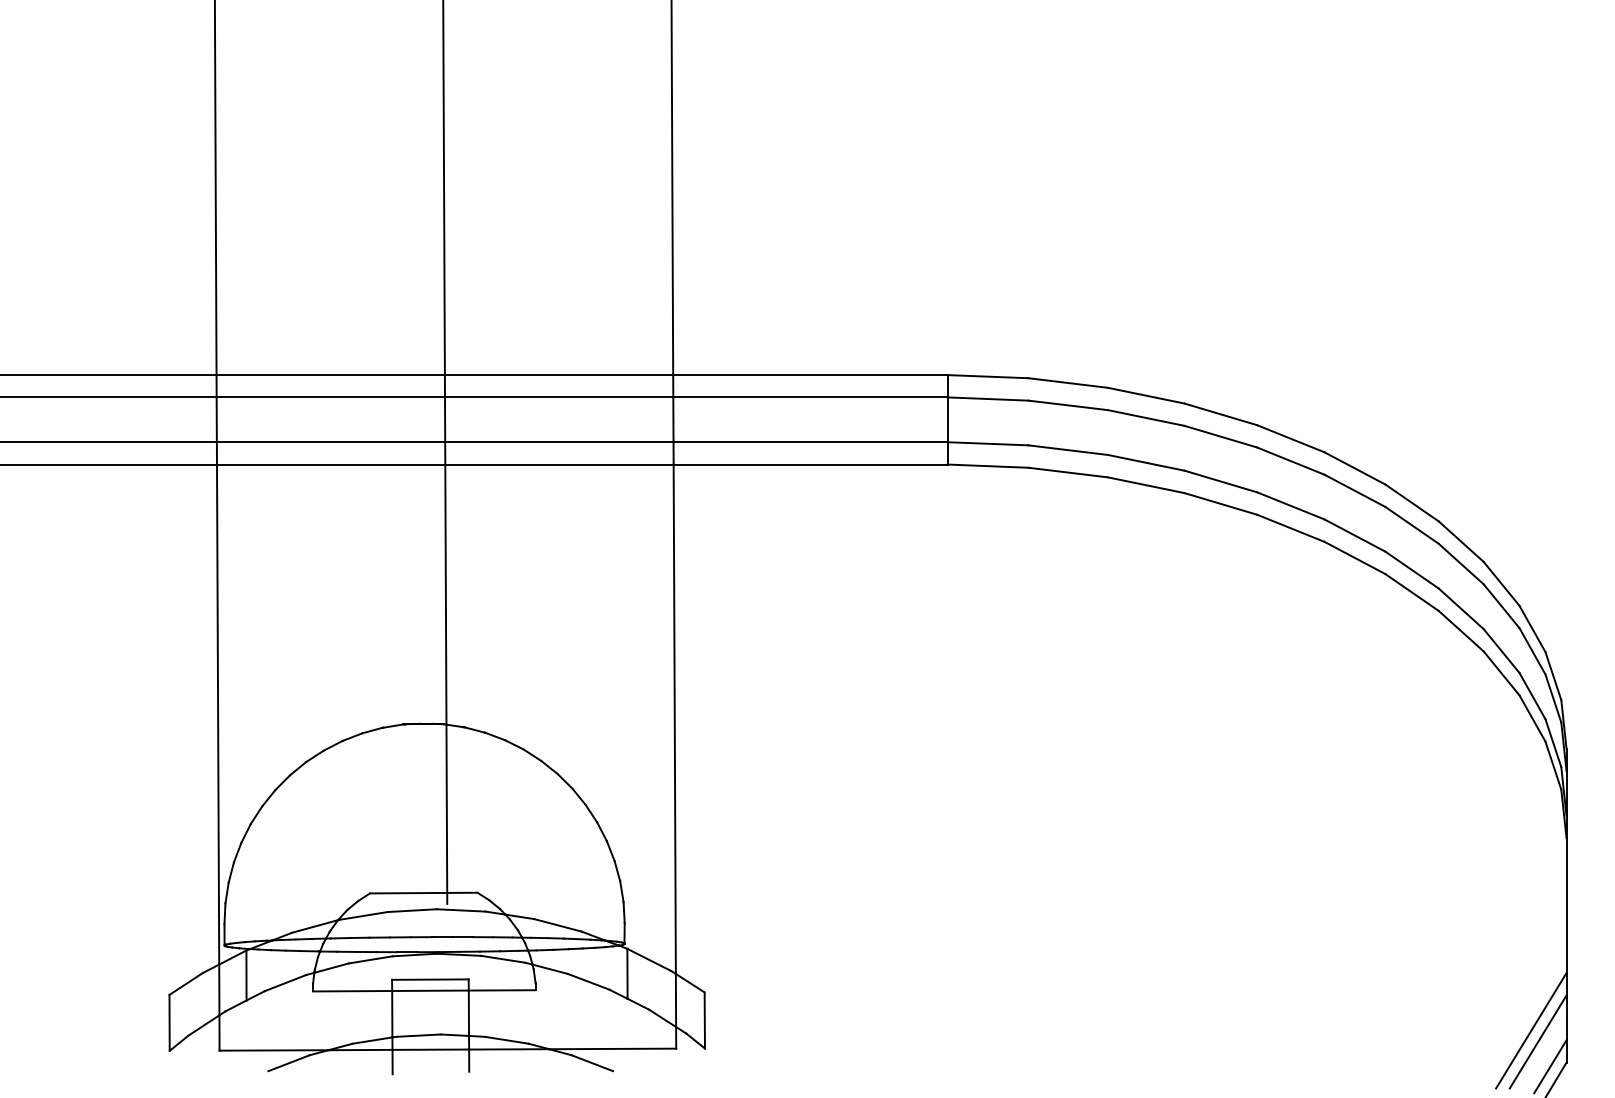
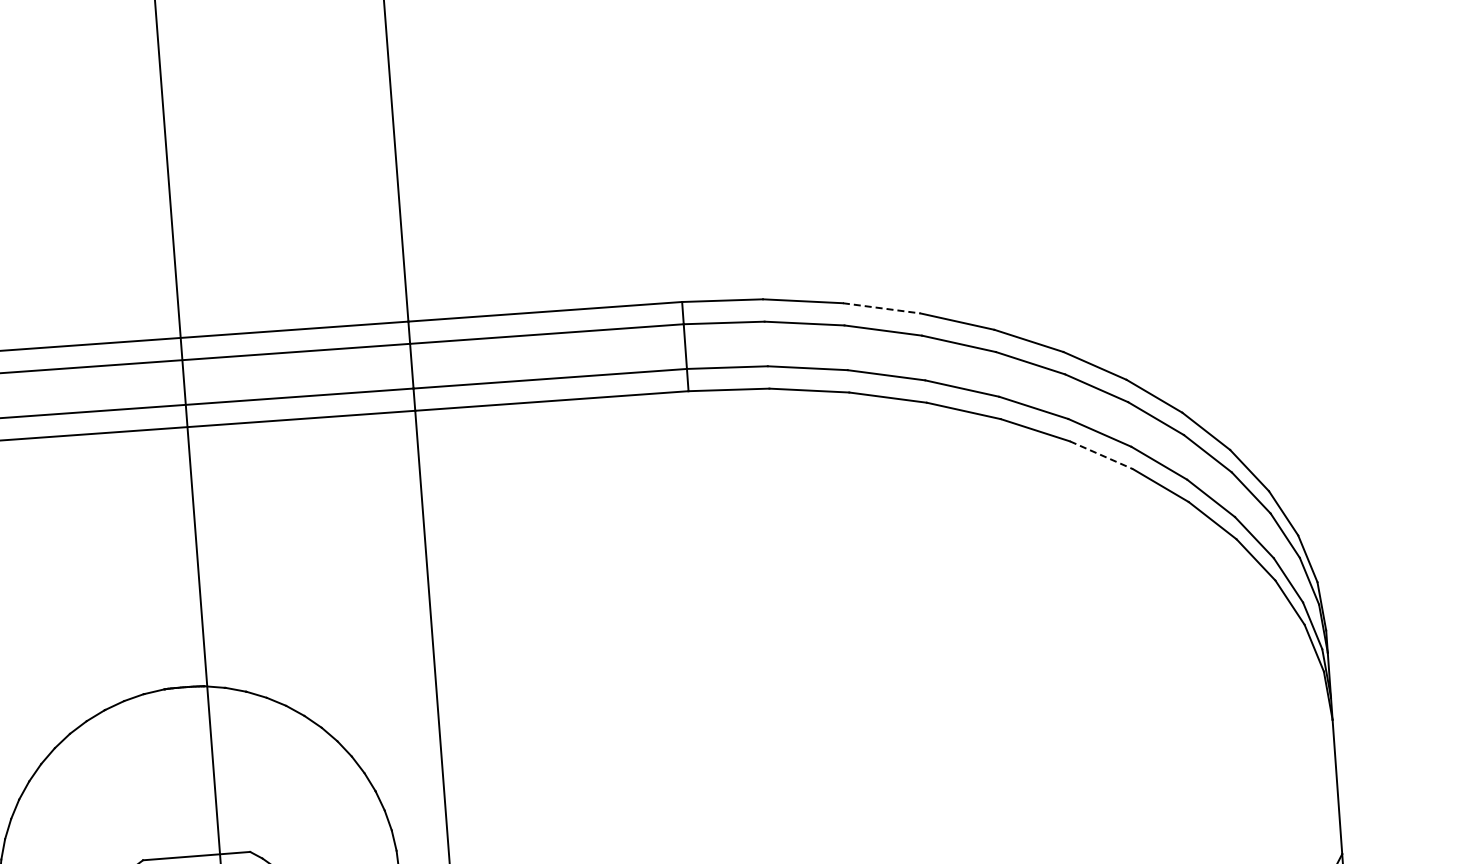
line: (1146, 395) -> (881, 308), solid -> dashed
line: (1355, 558) -> (1102, 455), solid -> dashed

